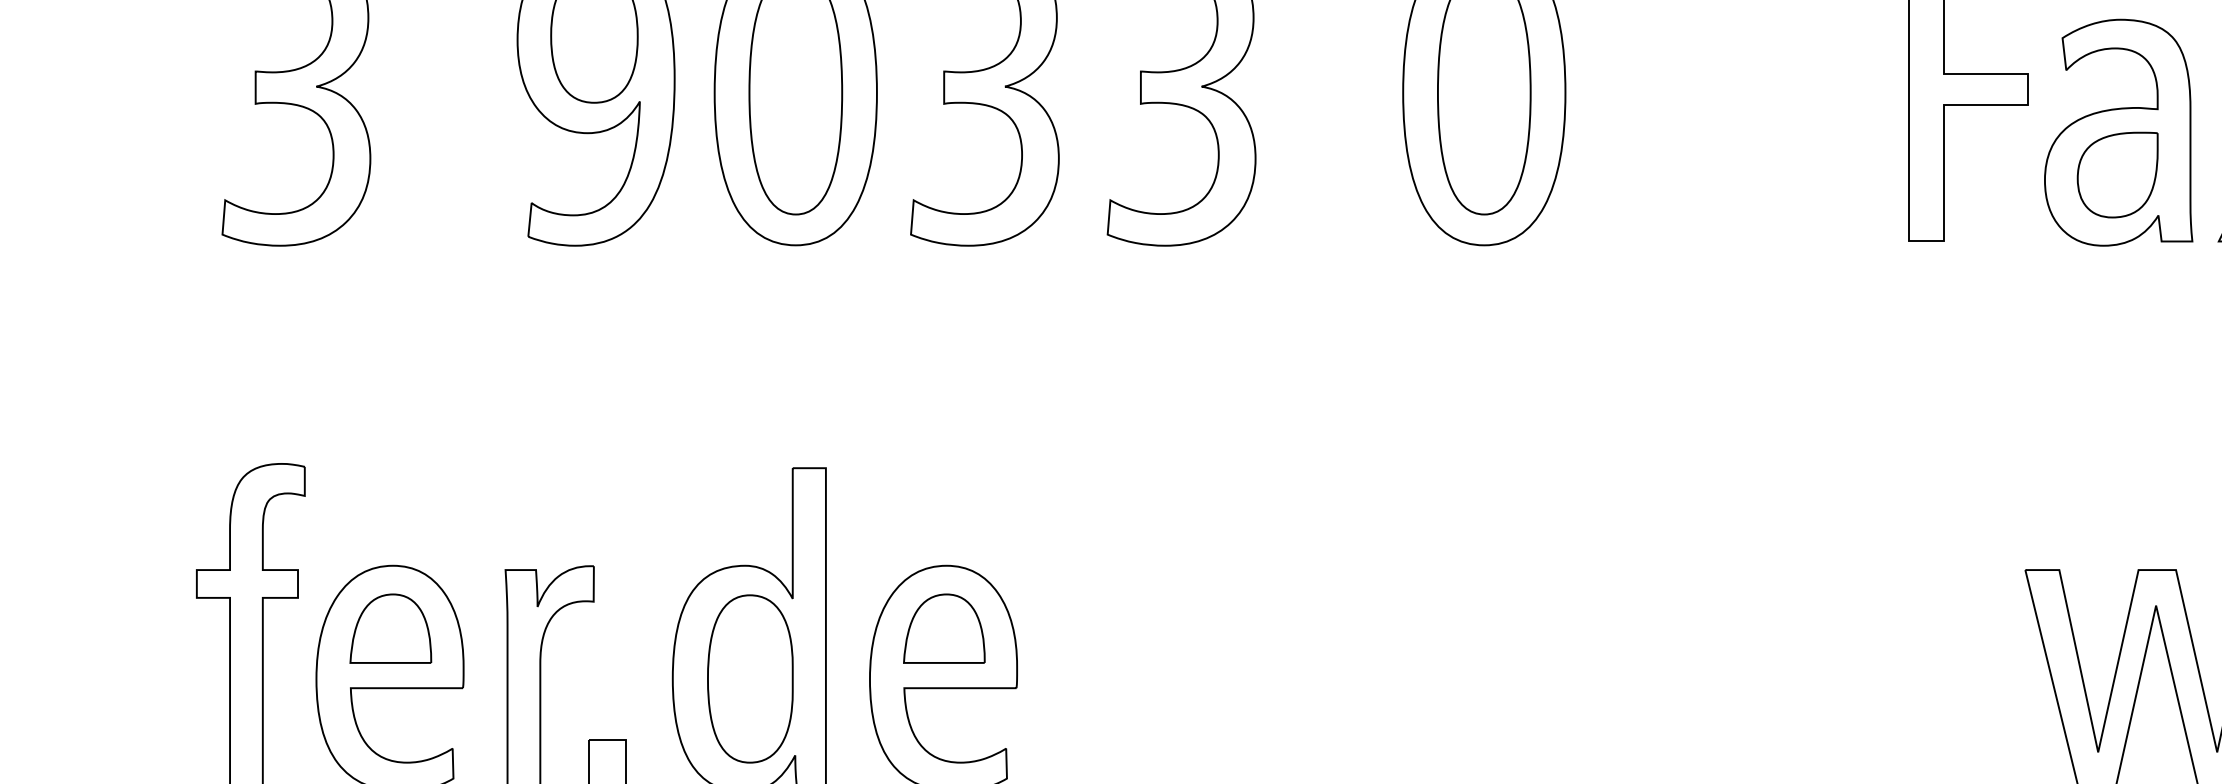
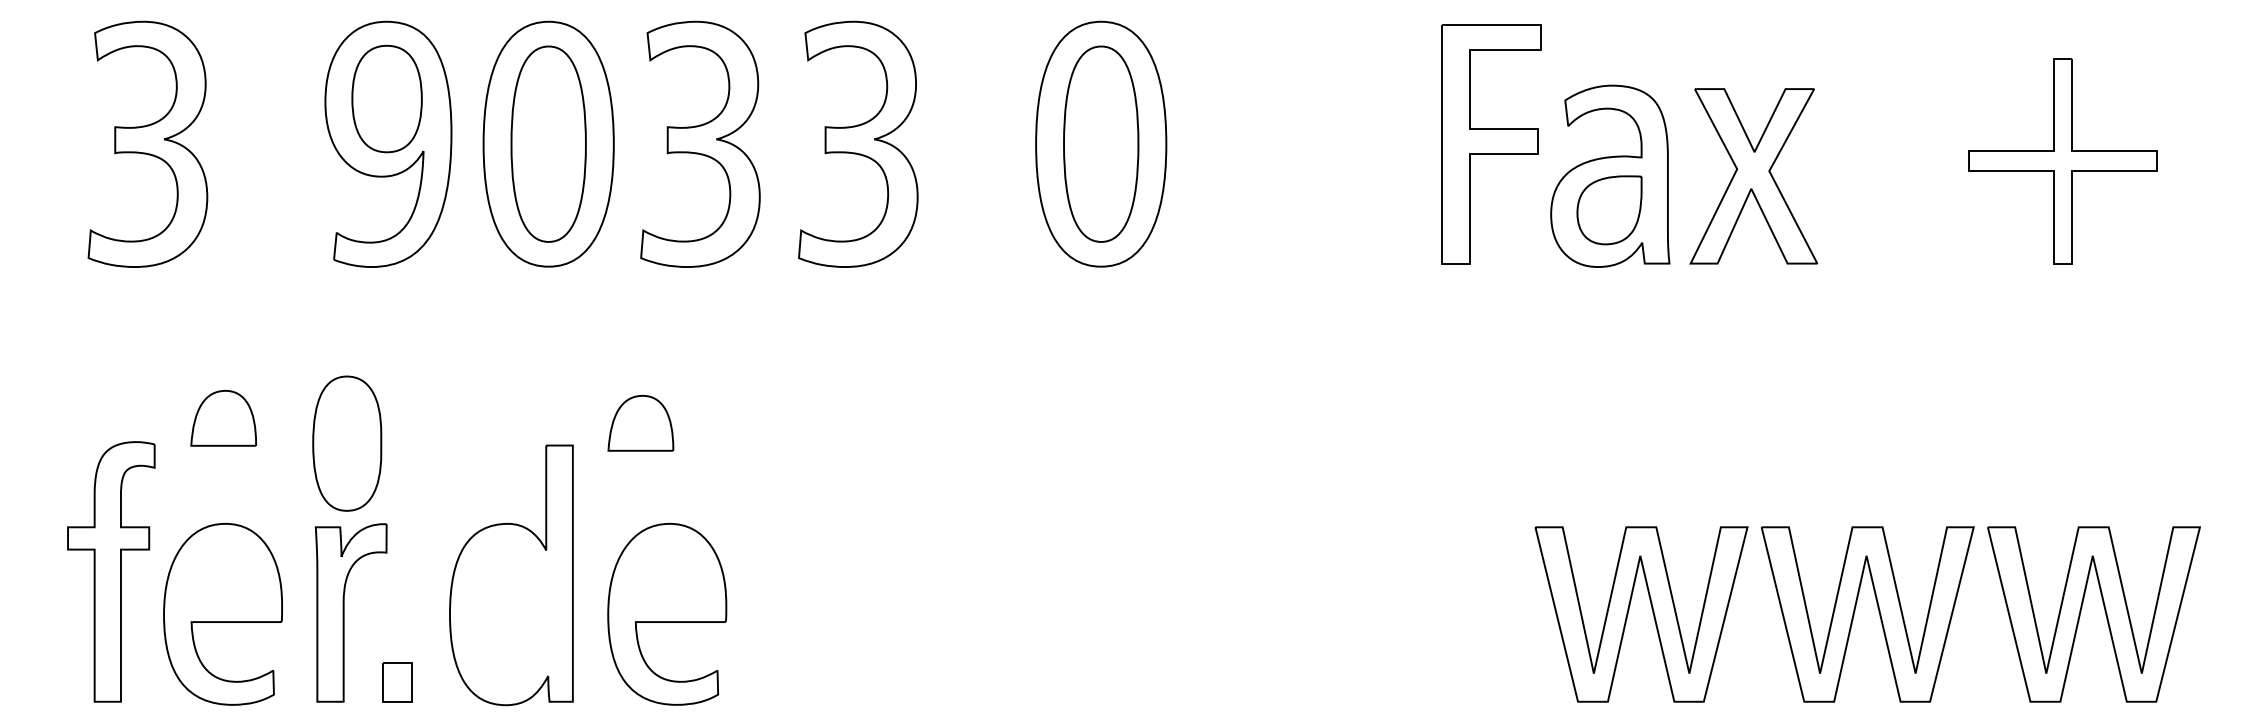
part: (390, 628) -> (223, 418), moved
part: (943, 628) -> (640, 423), moved
part: (750, 678) -> (347, 443), moved

